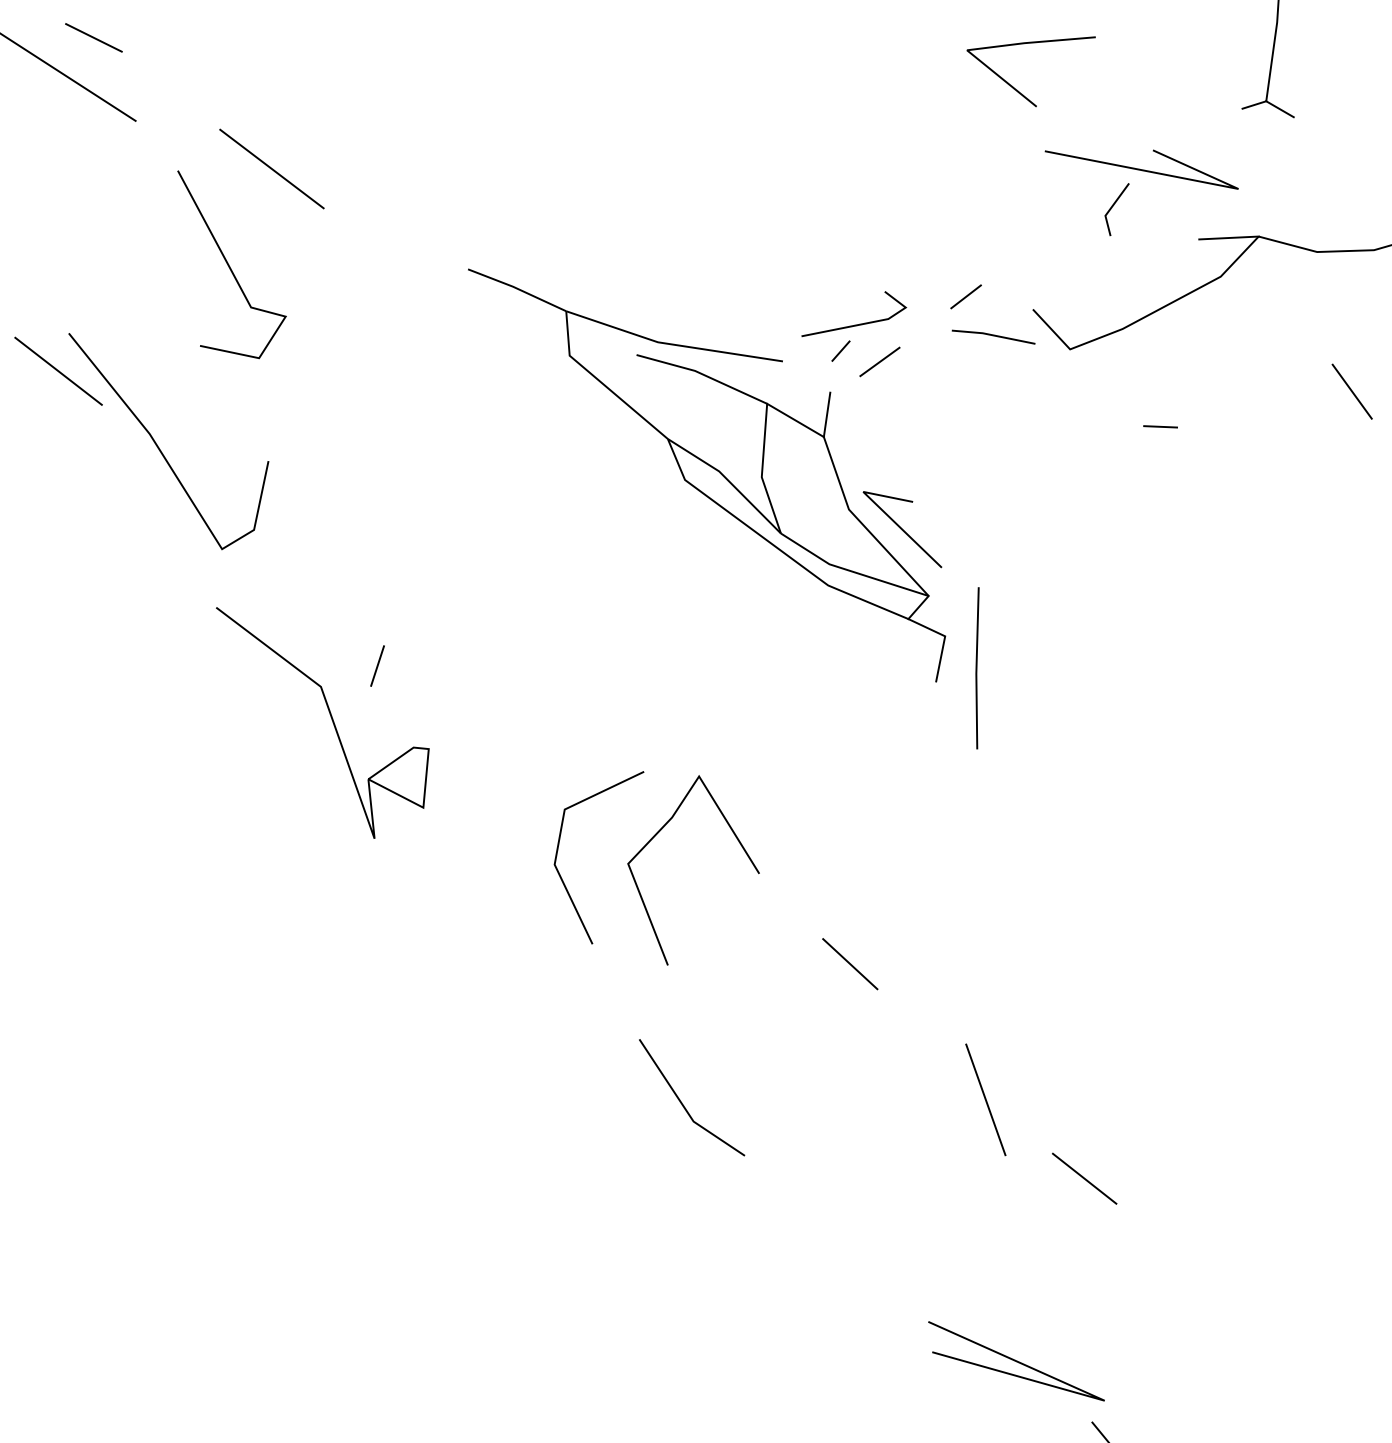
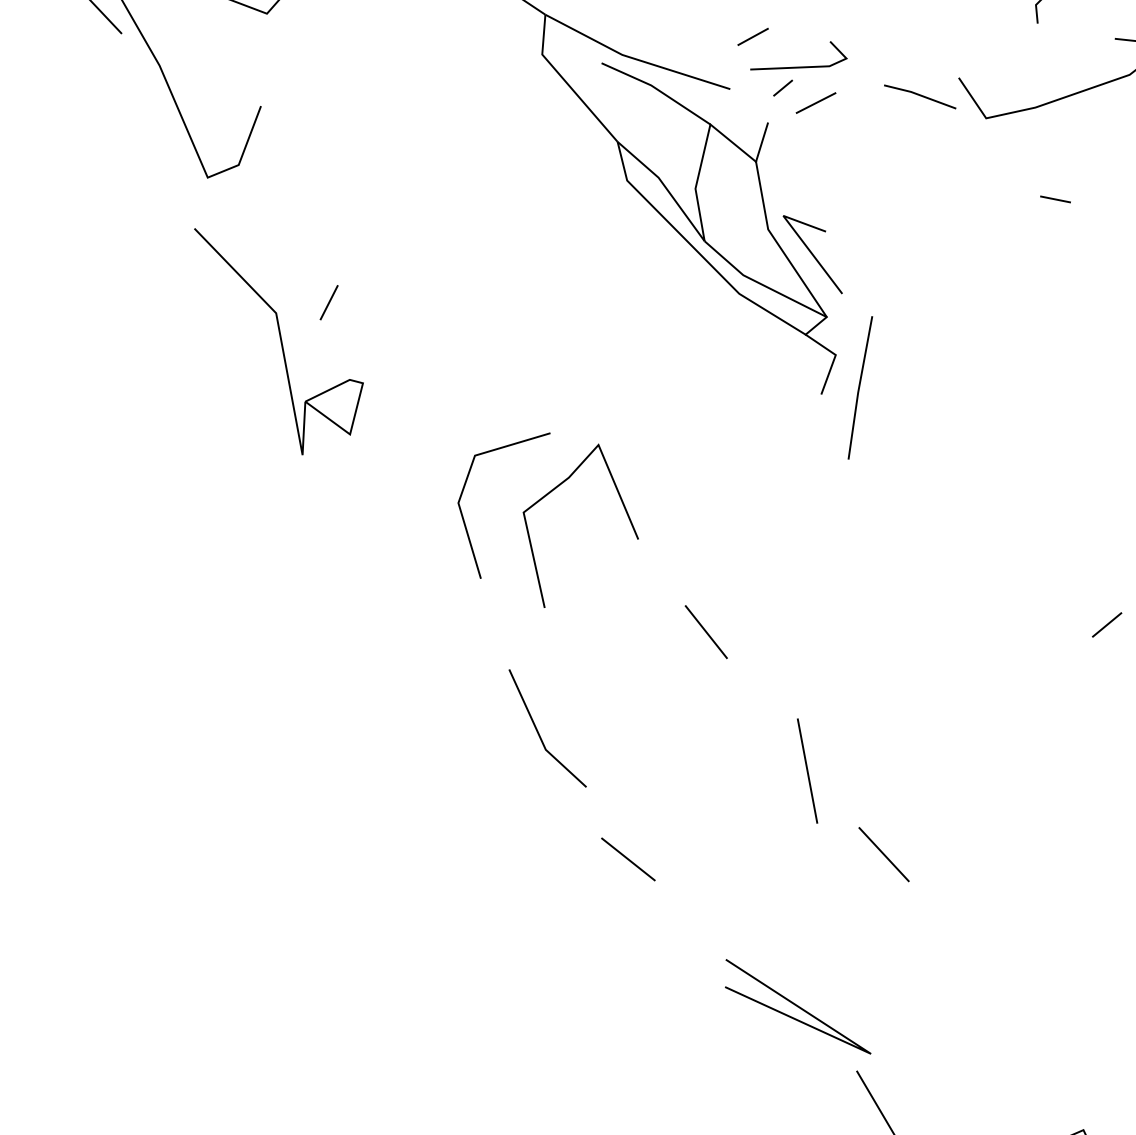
line: (965, 296) -> (752, 36), moved
line: (1290, 886) -> (1106, 624), added
line: (803, 1227) -> (628, 858), added

